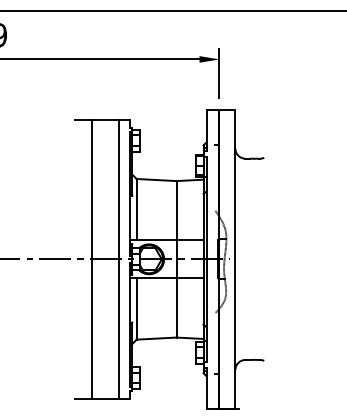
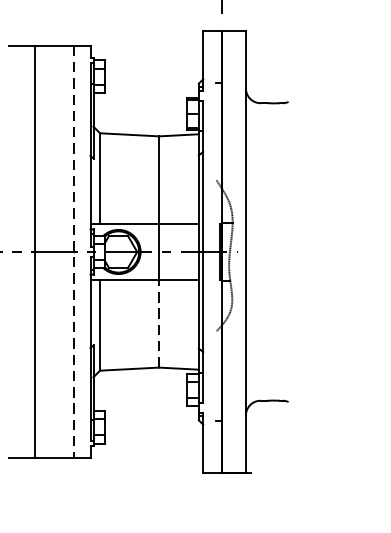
line: (119, 259) -> (74, 252), solid -> dashed
line: (176, 307) -> (158, 323), solid -> dashed

